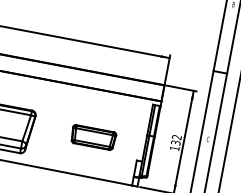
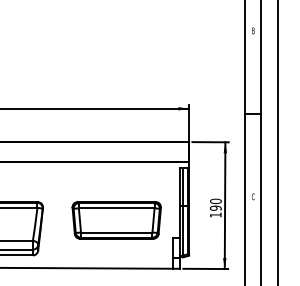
part: (93, 137) -> (116, 220), size x1.67
text: (176, 139) -> (215, 204), 132 -> 190

